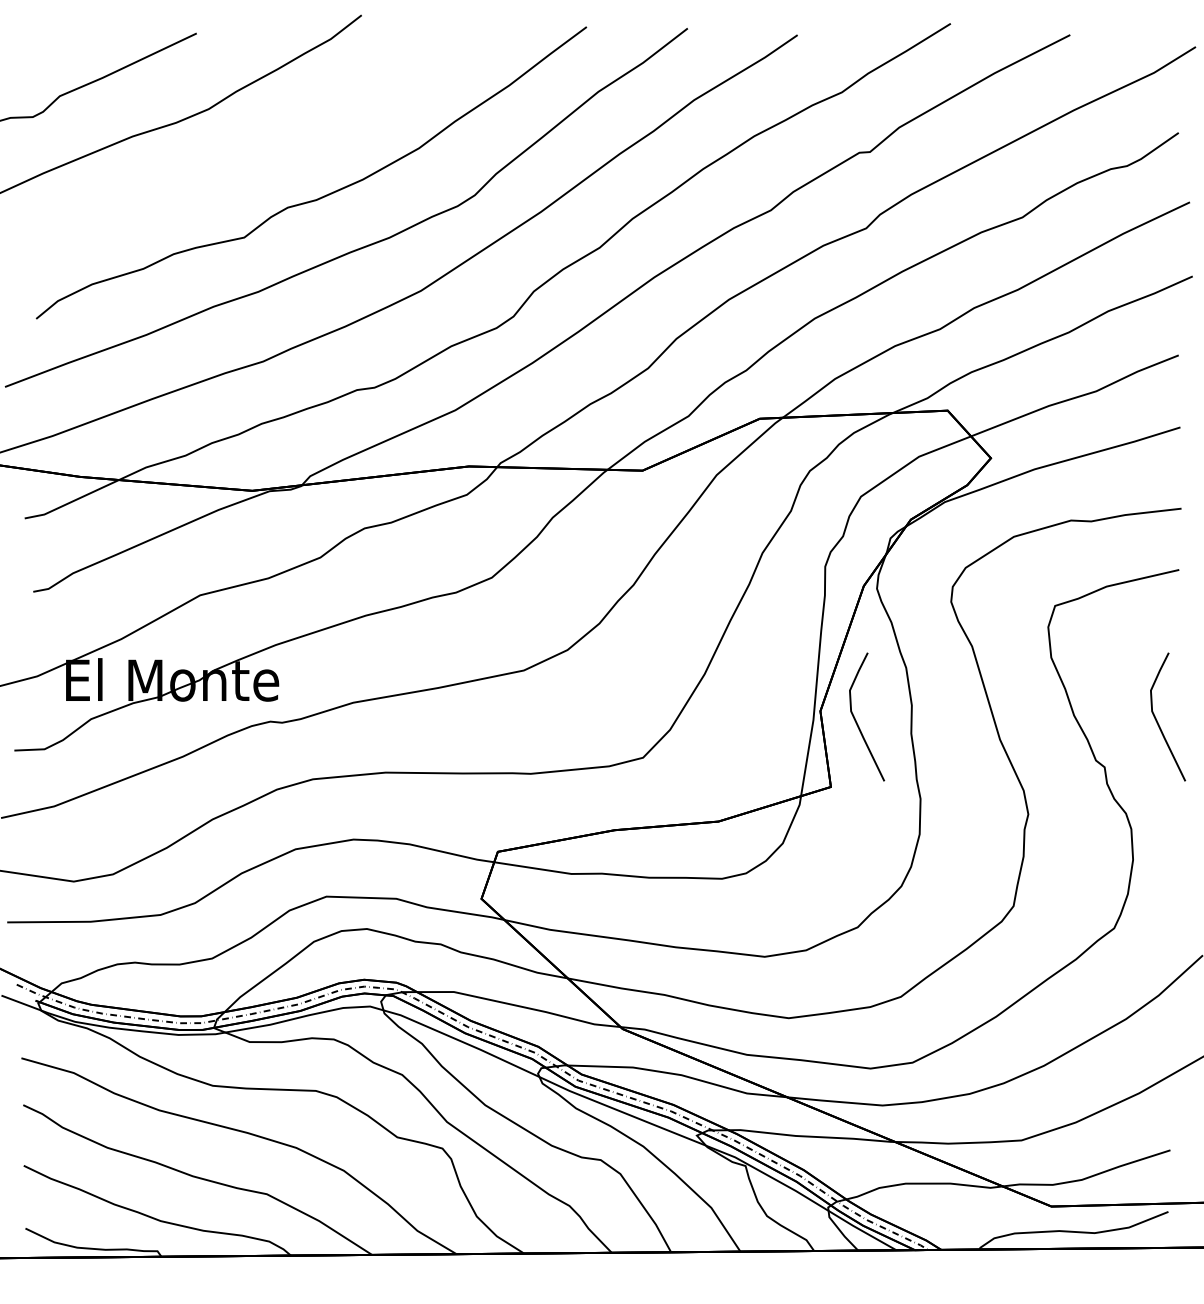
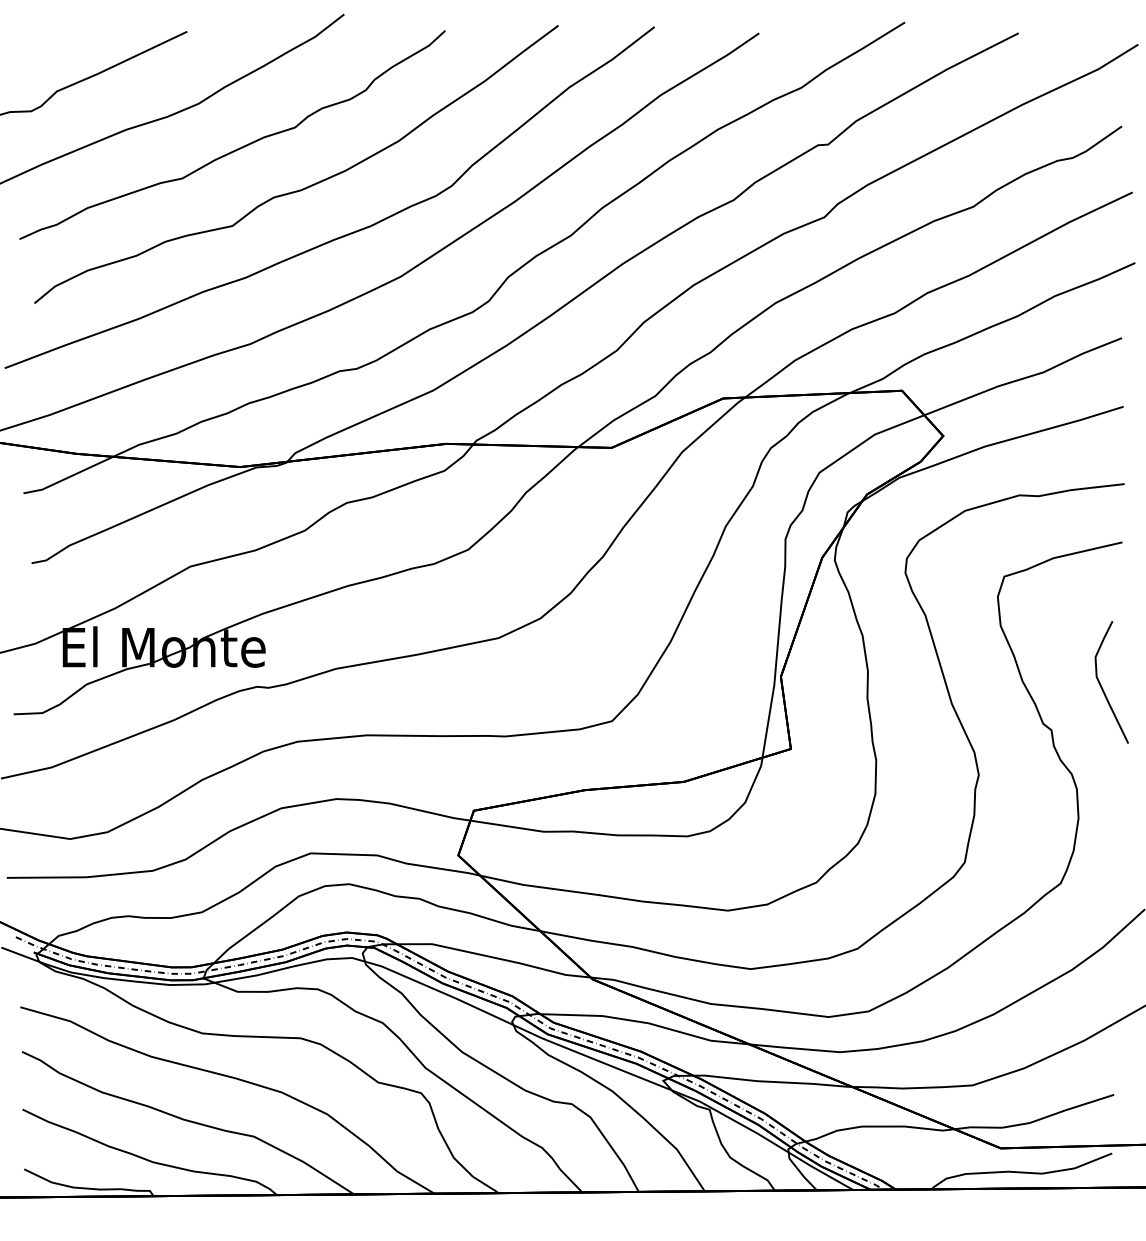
curve: (248, 156) -> (236, 148), added
curve: (857, 722) -> (816, 687), removed

